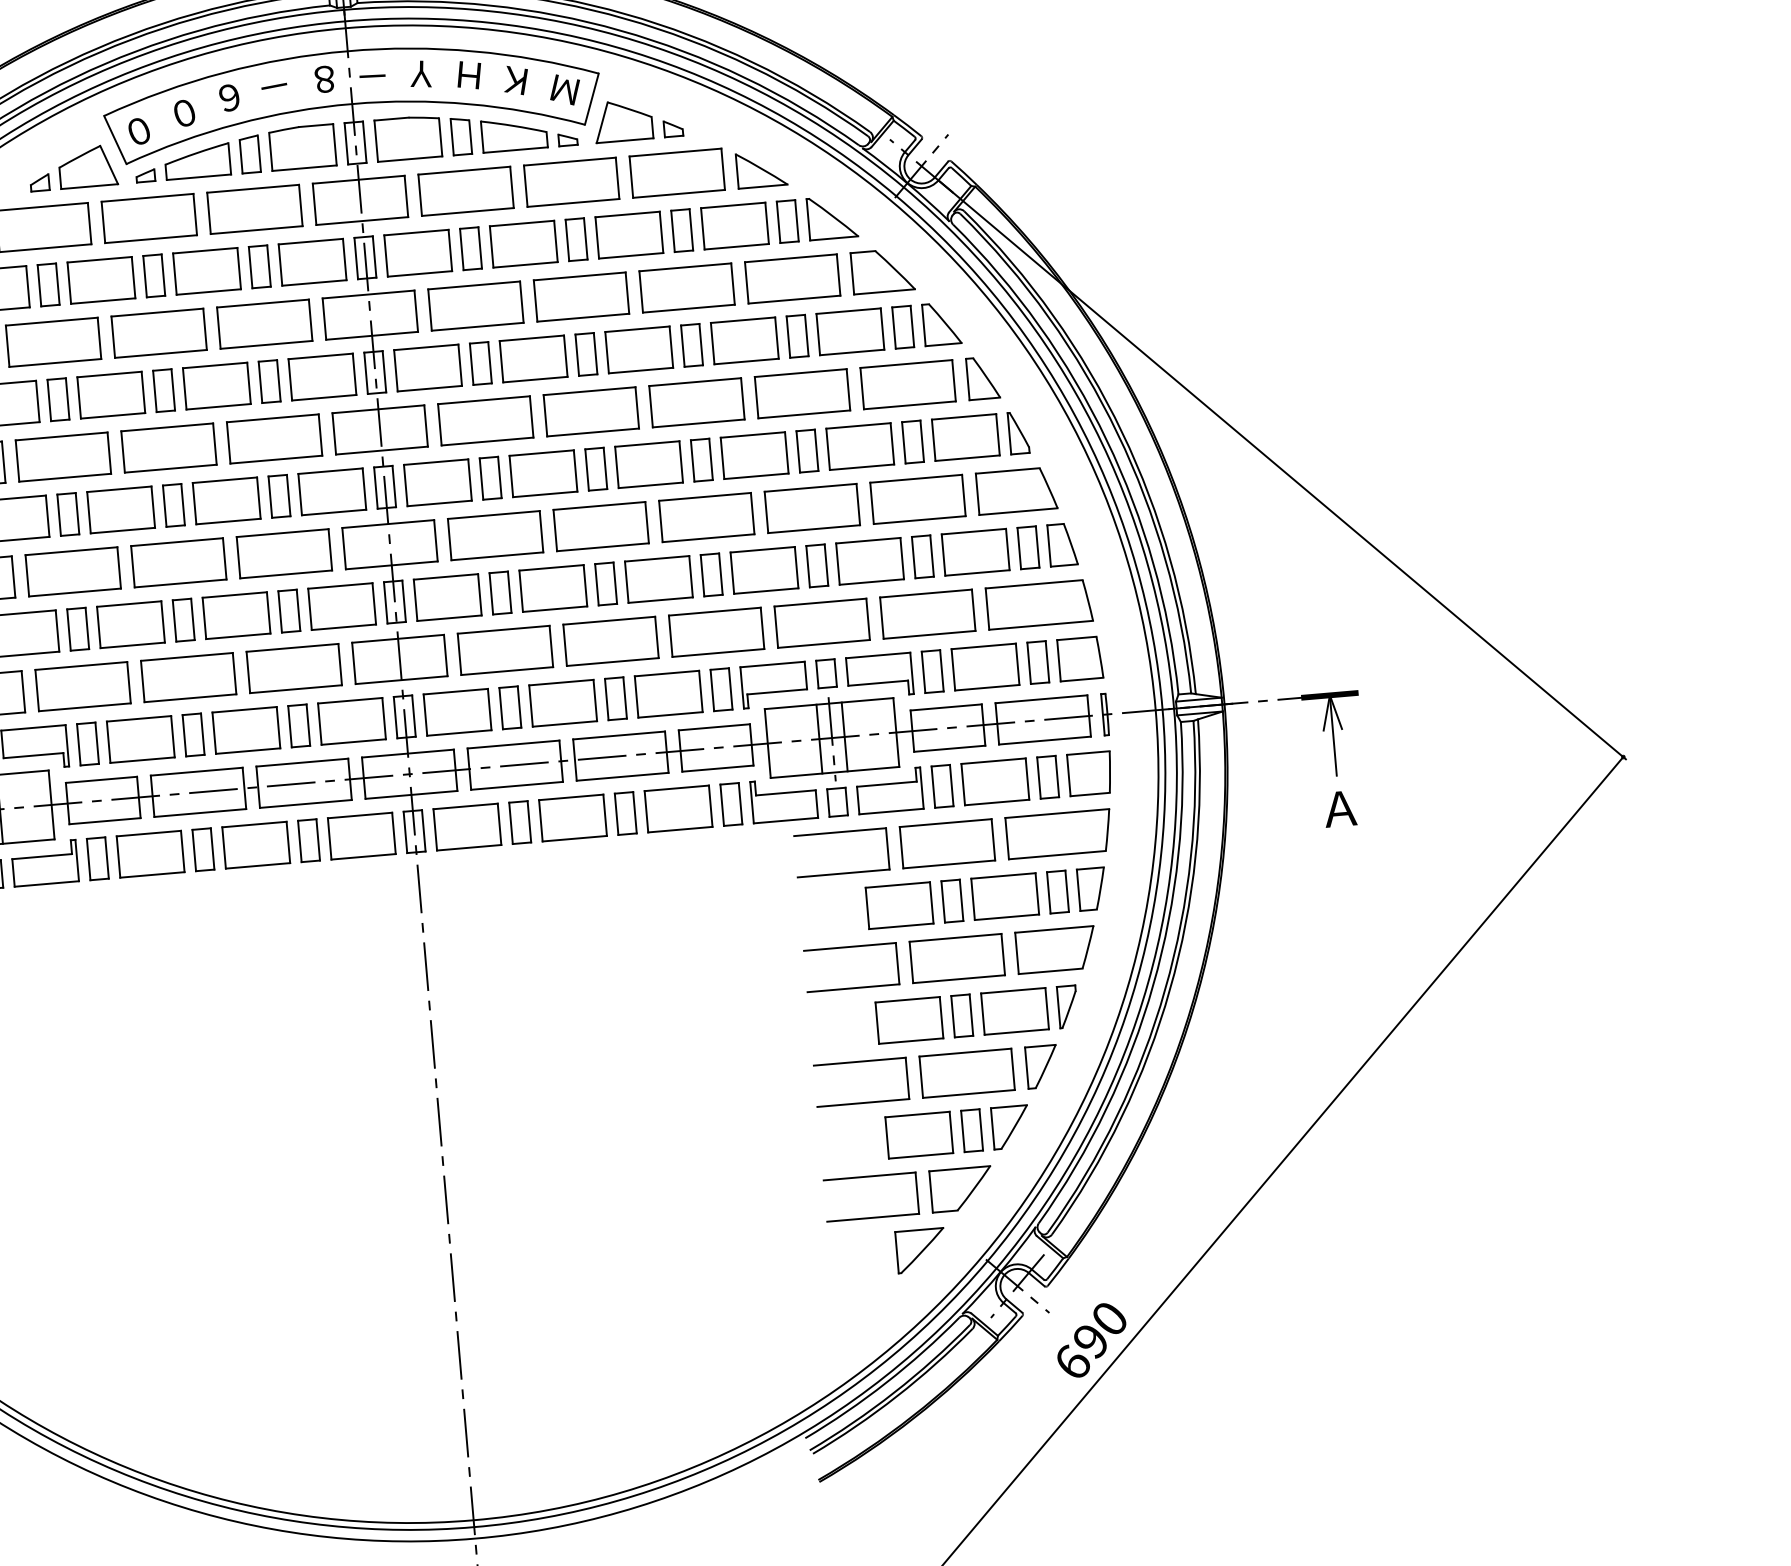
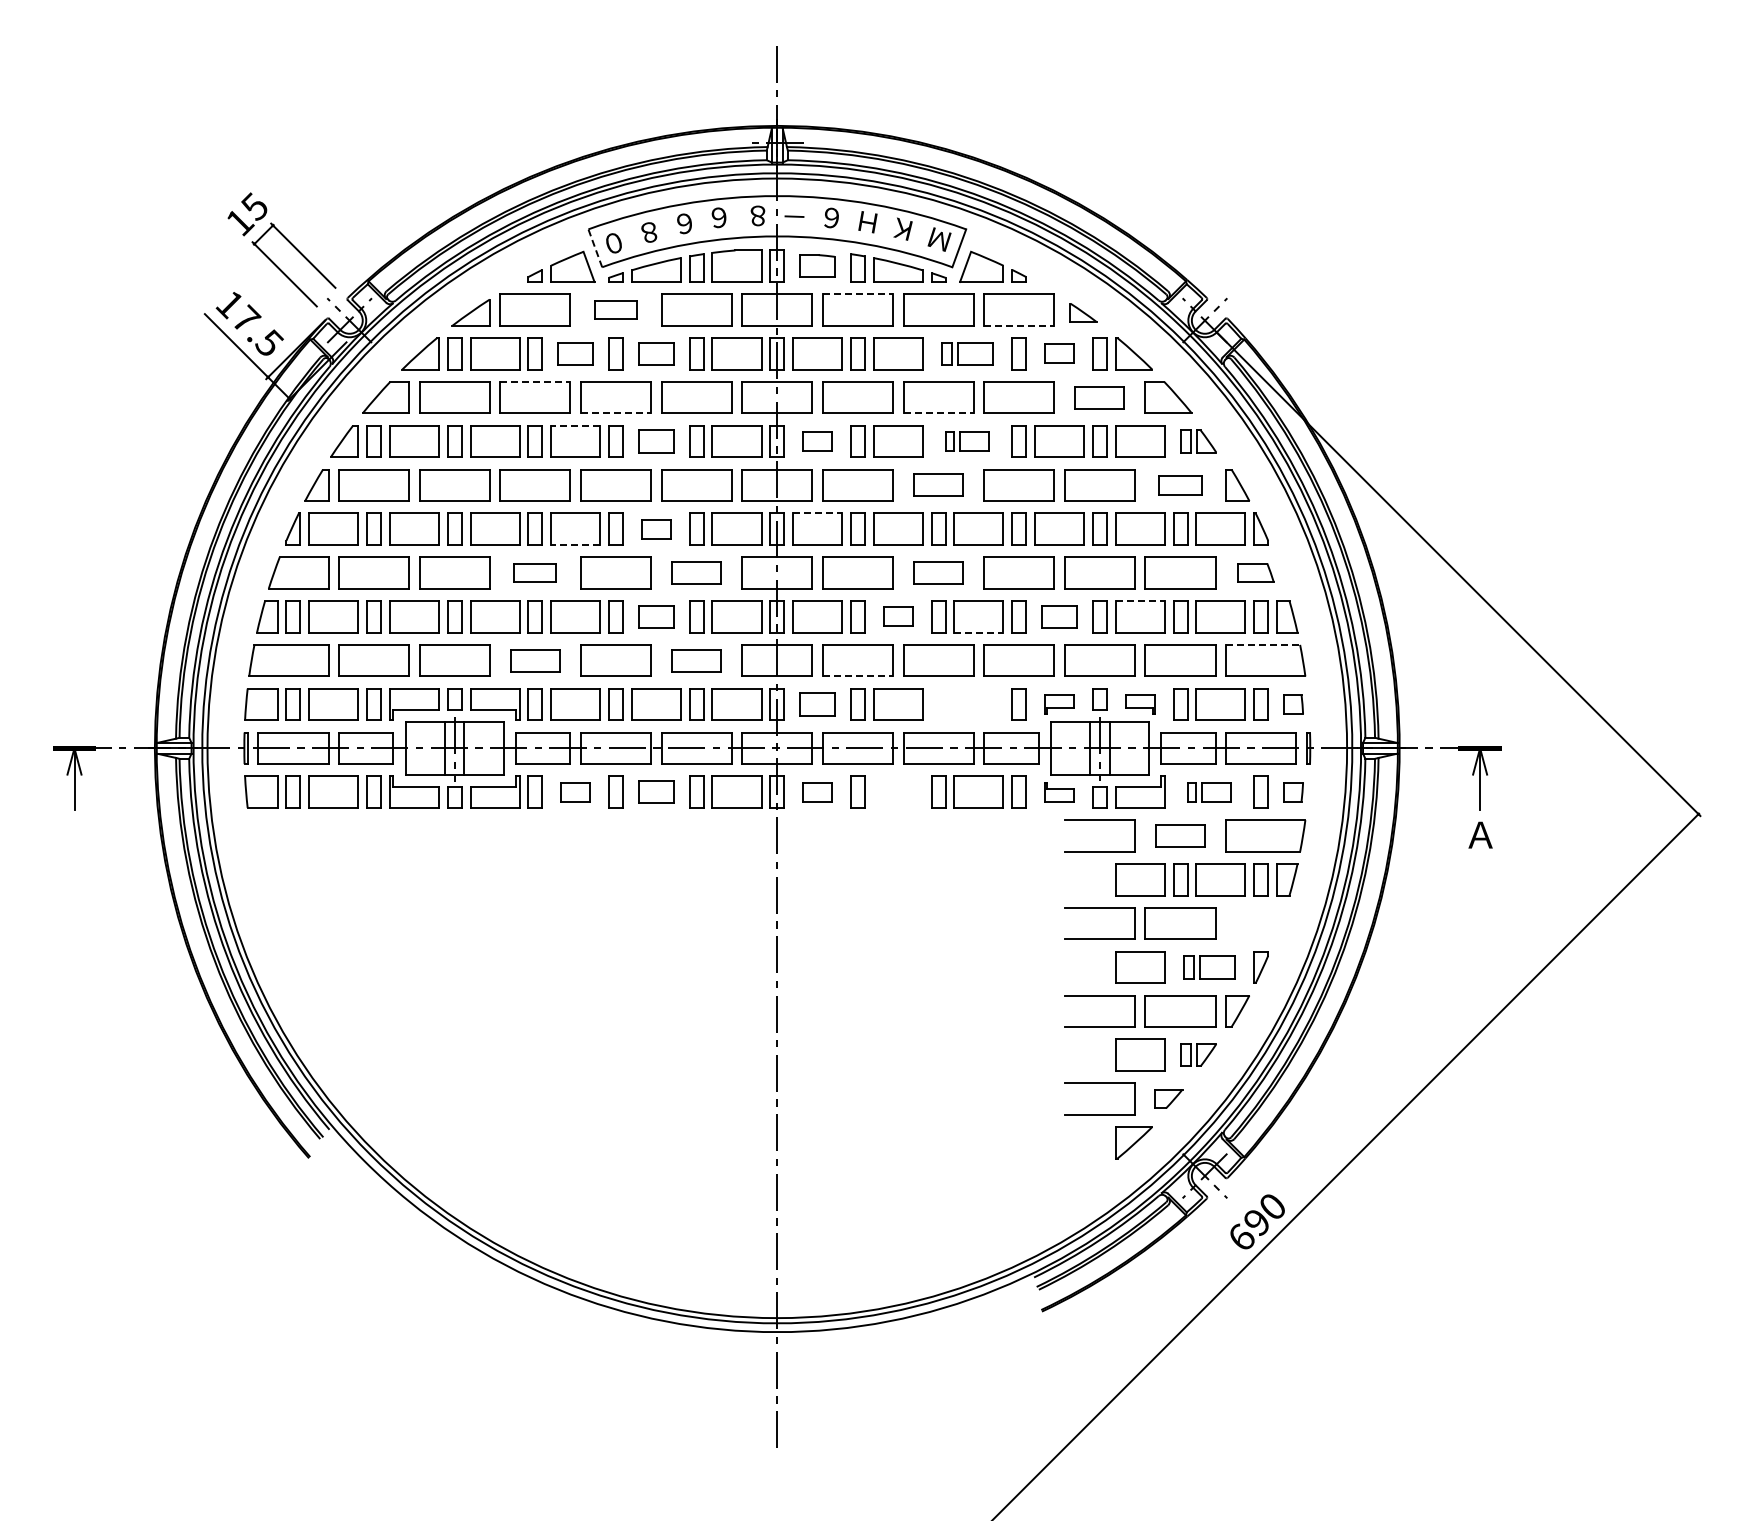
text: (419, 73) -> (830, 217), Ｙ -> ６
text: (274, 85) -> (719, 217), － -> ６
text: (184, 113) -> (649, 232), ０ -> ８
part: (408, 137) -> (817, 265), size x0.7
line: (115, 138) -> (595, 247), solid -> dashed
part: (761, 169) -> (1083, 312), size x0.7
line: (465, 170) -> (858, 294), solid -> dashed
line: (679, 193) -> (1019, 325), solid -> dashed
part: (148, 217) -> (615, 309), size x0.6
part: (734, 225) -> (1059, 353), size x0.6
part: (614, 235) -> (967, 353), size x0.7
part: (207, 270) -> (656, 353), size x0.7
part: (792, 278) -> (1099, 397), size x0.7
part: (101, 279) -> (575, 353), size x0.7
line: (584, 317) -> (939, 413), solid -> dashed
line: (51, 321) -> (535, 381), solid -> dashed
part: (926, 325) -> (1198, 441), size x0.7
part: (624, 351) -> (967, 441), size x0.6
line: (161, 353) -> (616, 413), solid -> dashed
part: (427, 368) -> (817, 441), size x0.6
line: (109, 374) -> (575, 425), solid -> dashed
part: (908, 384) -> (1180, 485), size x0.6
part: (217, 386) -> (656, 441), size x0.7
part: (591, 412) -> (938, 485), size x0.7
line: (435, 462) -> (817, 513), solid -> dashed
part: (1016, 490) -> (1255, 572), size x0.6
part: (226, 499) -> (656, 528), size x0.6
part: (601, 525) -> (938, 572), size x0.7
line: (122, 530) -> (575, 544), solid -> dashed
line: (868, 541) -> (1140, 601), solid -> dashed
part: (284, 553) -> (696, 572), size x0.7
part: (764, 569) -> (1059, 616), size x0.7
part: (72, 571) -> (534, 572), size x0.6
line: (1034, 583) -> (1263, 644), solid -> dashed
part: (553, 588) -> (898, 616), size x0.6
line: (660, 600) -> (978, 632), solid -> dashed
part: (236, 615) -> (656, 616), size x0.7
part: (1080, 658) -> (1293, 704), size x0.6
part: (294, 668) -> (696, 660), size x0.7
line: (507, 671) -> (858, 676), solid -> dashed
part: (880, 676) -> (1140, 704), size x0.6
part: (774, 685) -> (1059, 704), size x0.6
part: (81, 686) -> (534, 660), size x0.7
part: (653, 695) -> (967, 704), removed
part: (457, 712) -> (817, 704), size x0.7
part: (1090, 772) -> (1293, 791), size x0.6
part: (980, 782) -> (1209, 791), size x0.6
part: (784, 799) -> (1059, 791), size x0.6
part: (573, 817) -> (898, 791), removed
part: (467, 826) -> (817, 791), size x0.6
part: (947, 843) -> (1180, 835), size x0.7
part: (256, 844) -> (656, 791), size x0.7
part: (150, 853) -> (575, 791), size x0.6
part: (1055, 949) -> (1255, 923), removed
part: (1000, 1012) -> (1209, 967), size x0.7
part: (995, 1127) -> (1198, 1054), size x0.7
part: (961, 1188) -> (1168, 1098), size x0.6

